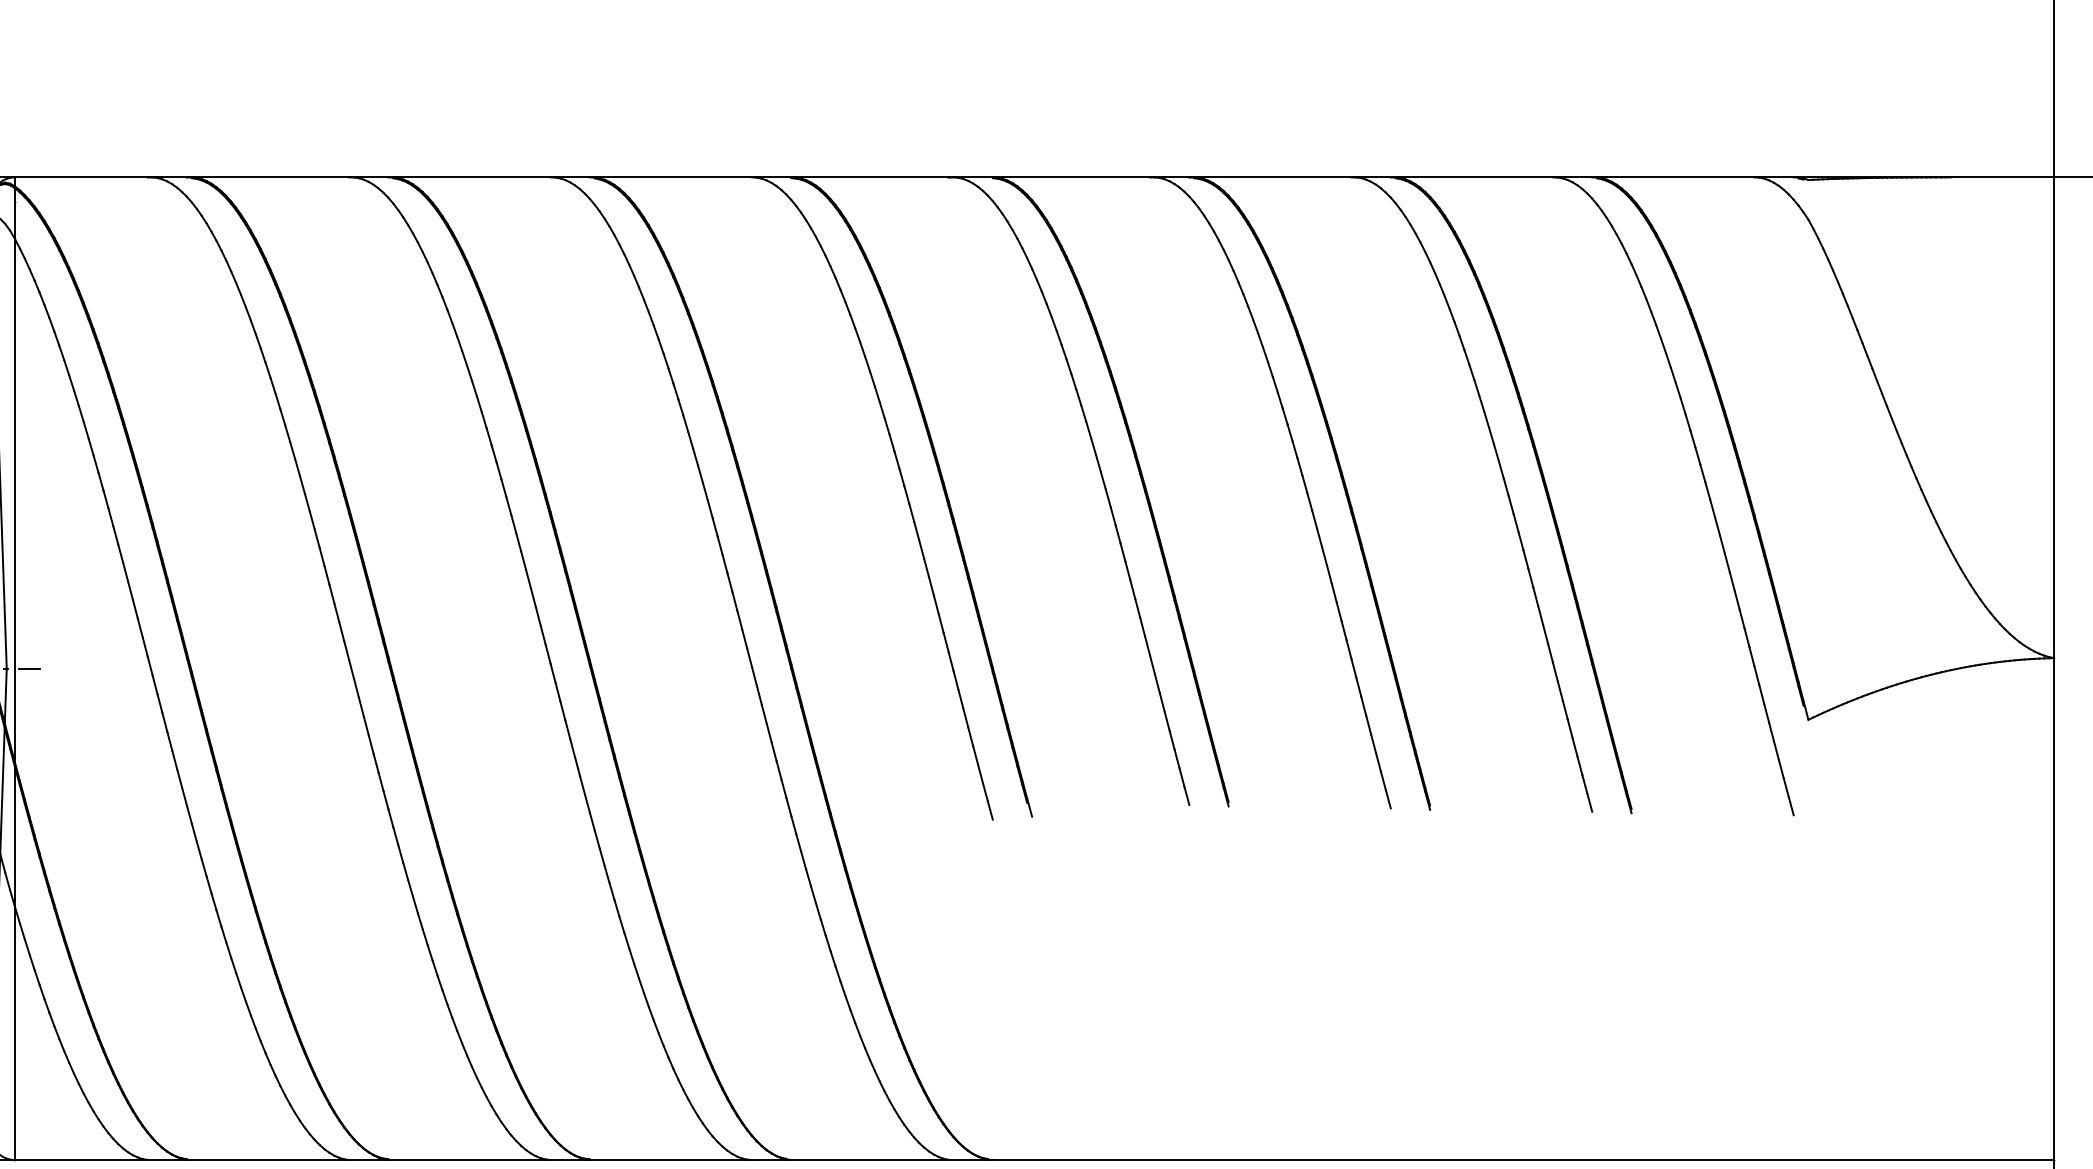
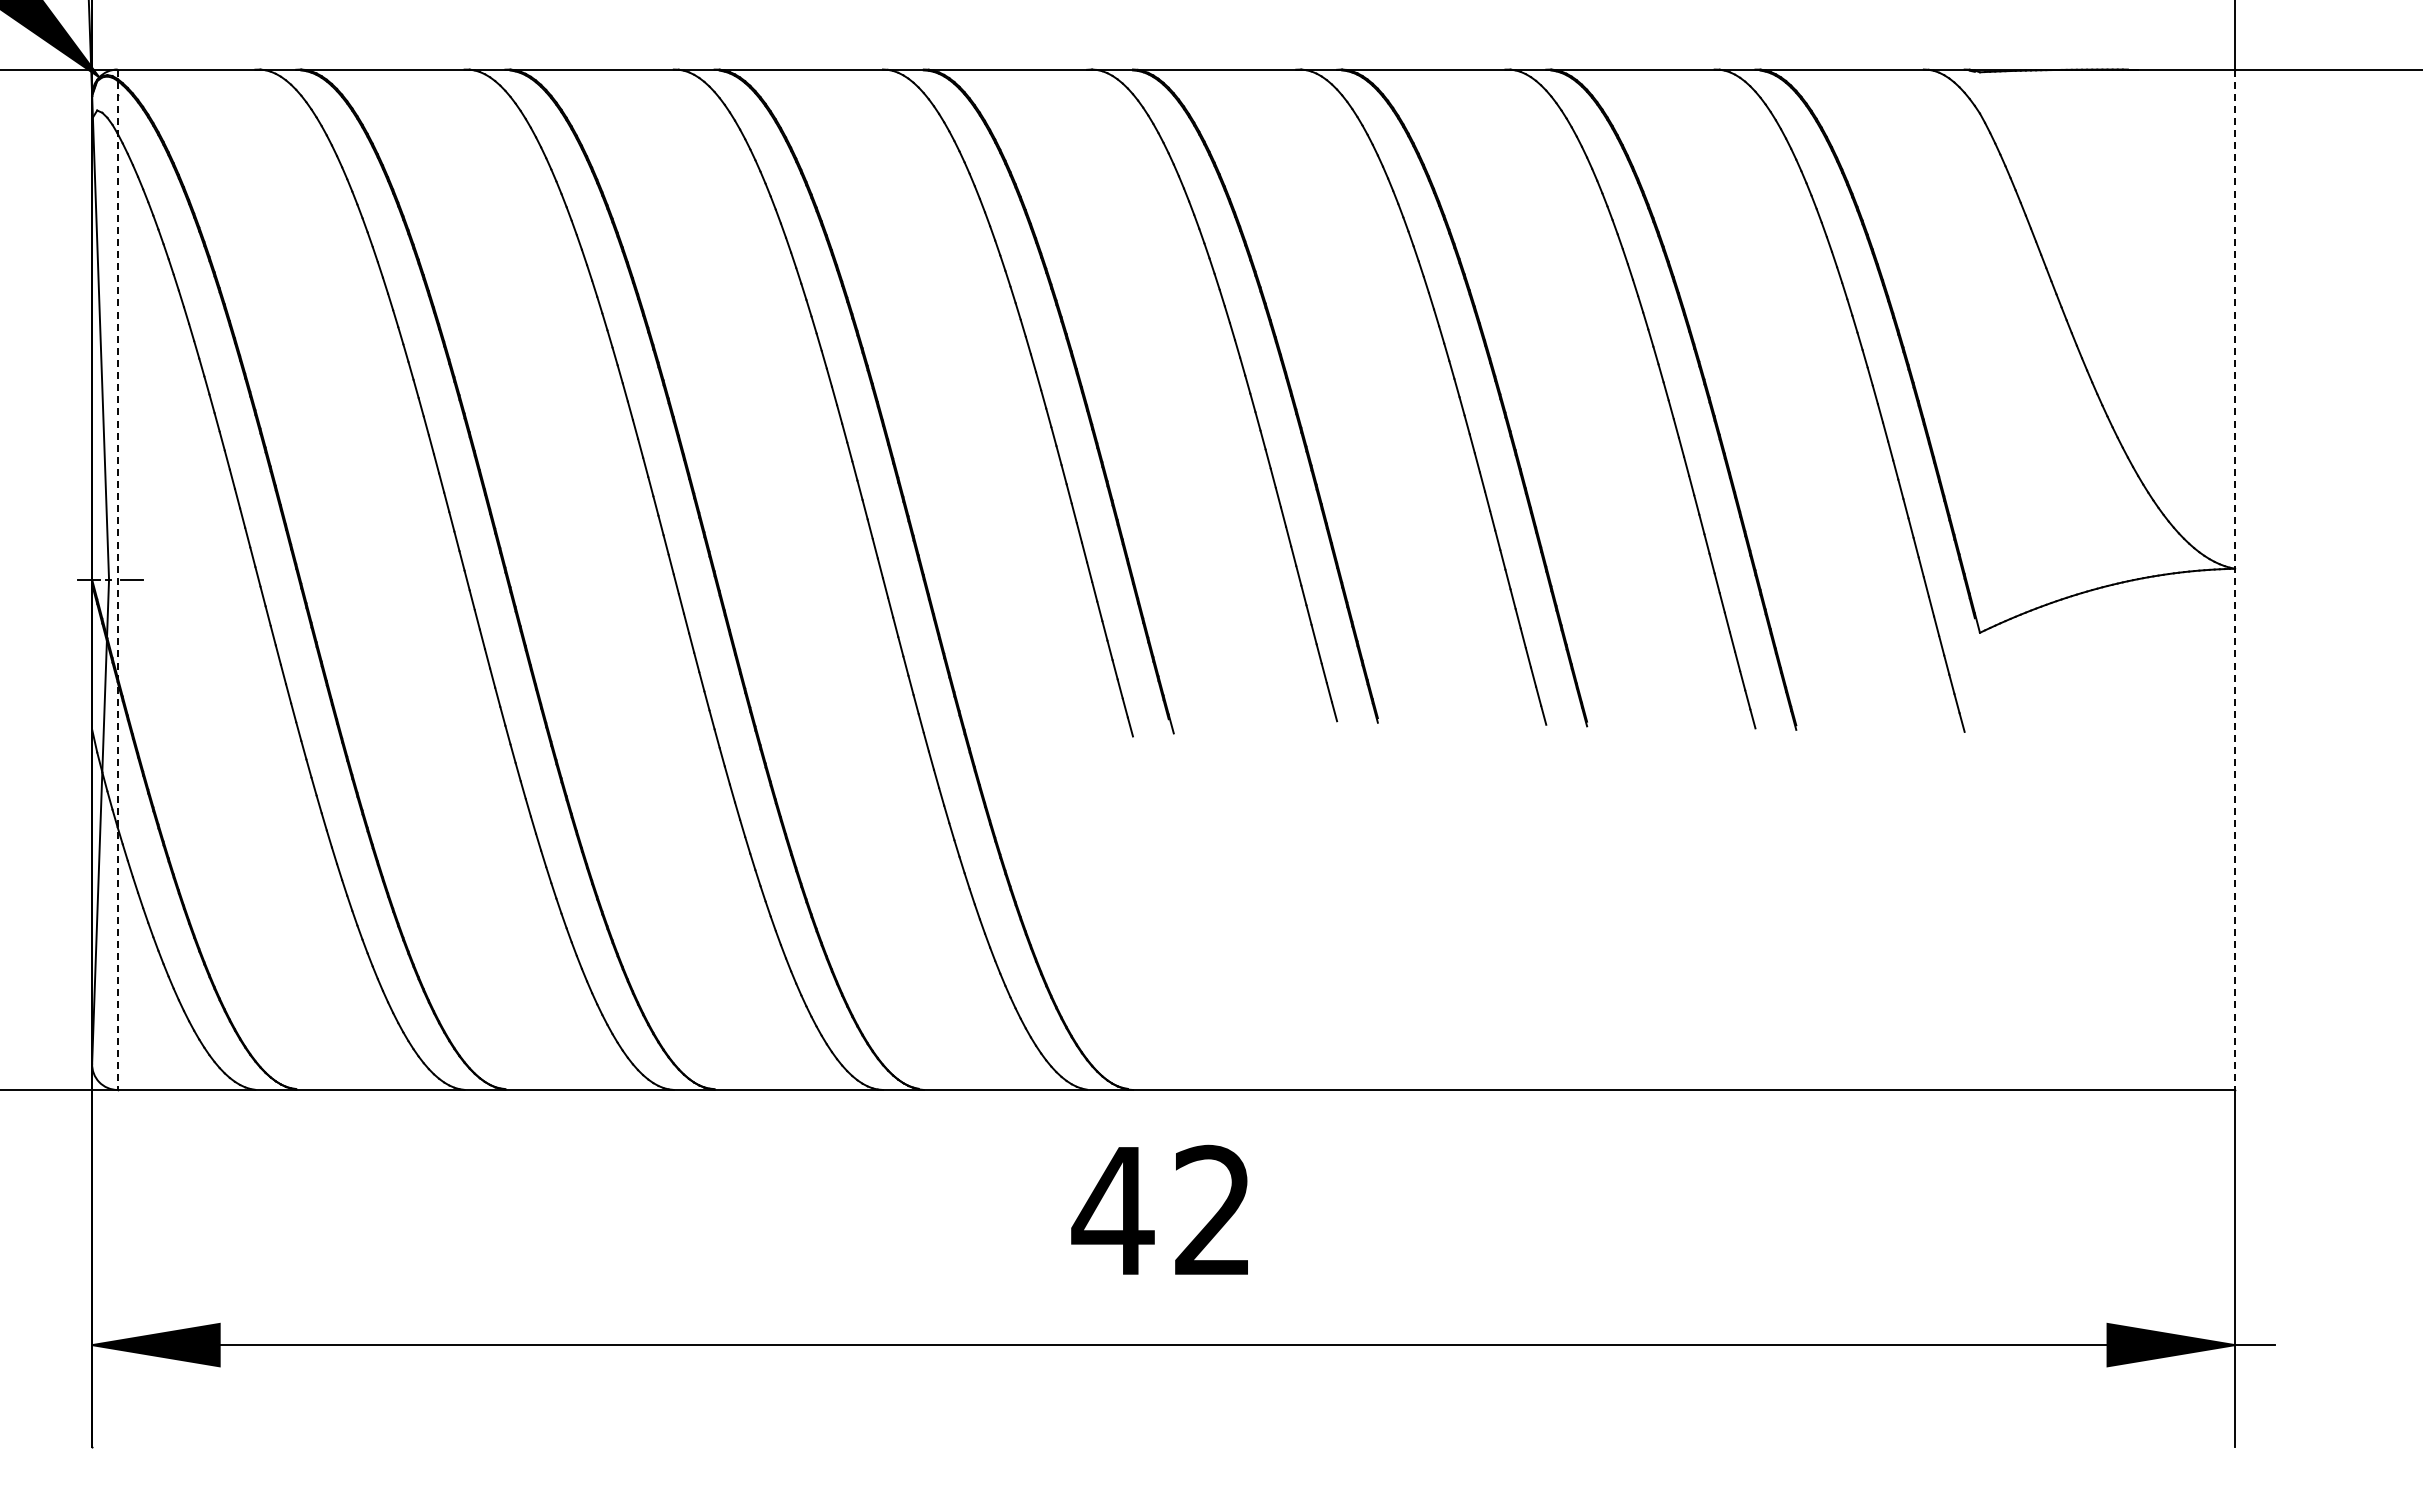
line: (14, 669) -> (117, 580), solid -> dashed
line: (2054, 669) -> (2235, 580), solid -> dashed

